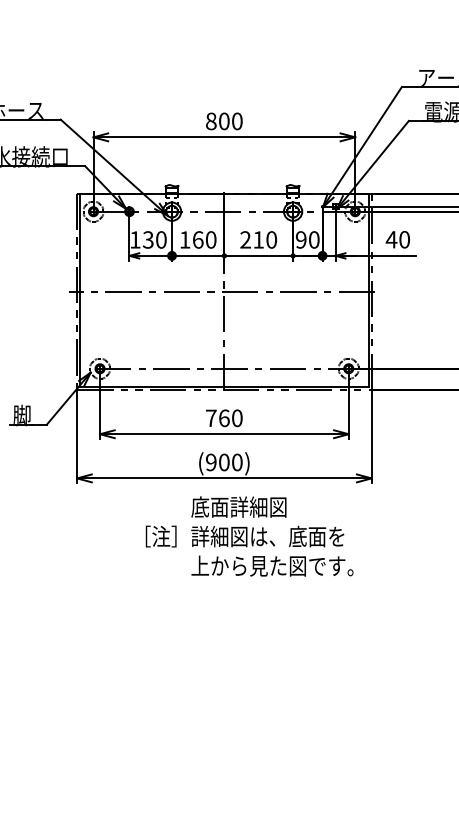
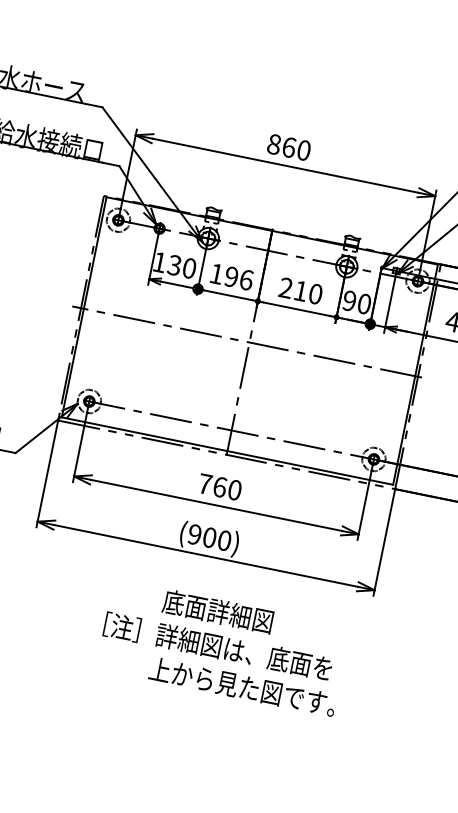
text: (224, 121) -> (289, 147), 800 -> 860
text: (204, 239) -> (238, 277), 160 -> 196
text: (249, 536) -> (223, 647), moved

